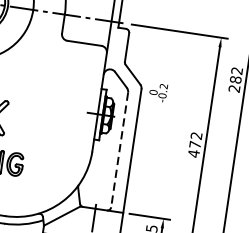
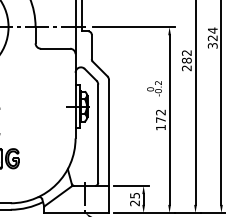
text: (158, 92) -> (154, 88), moved
line: (119, 150) -> (98, 134), dashed -> solid
text: (193, 153) -> (160, 127), 472 -> 172

